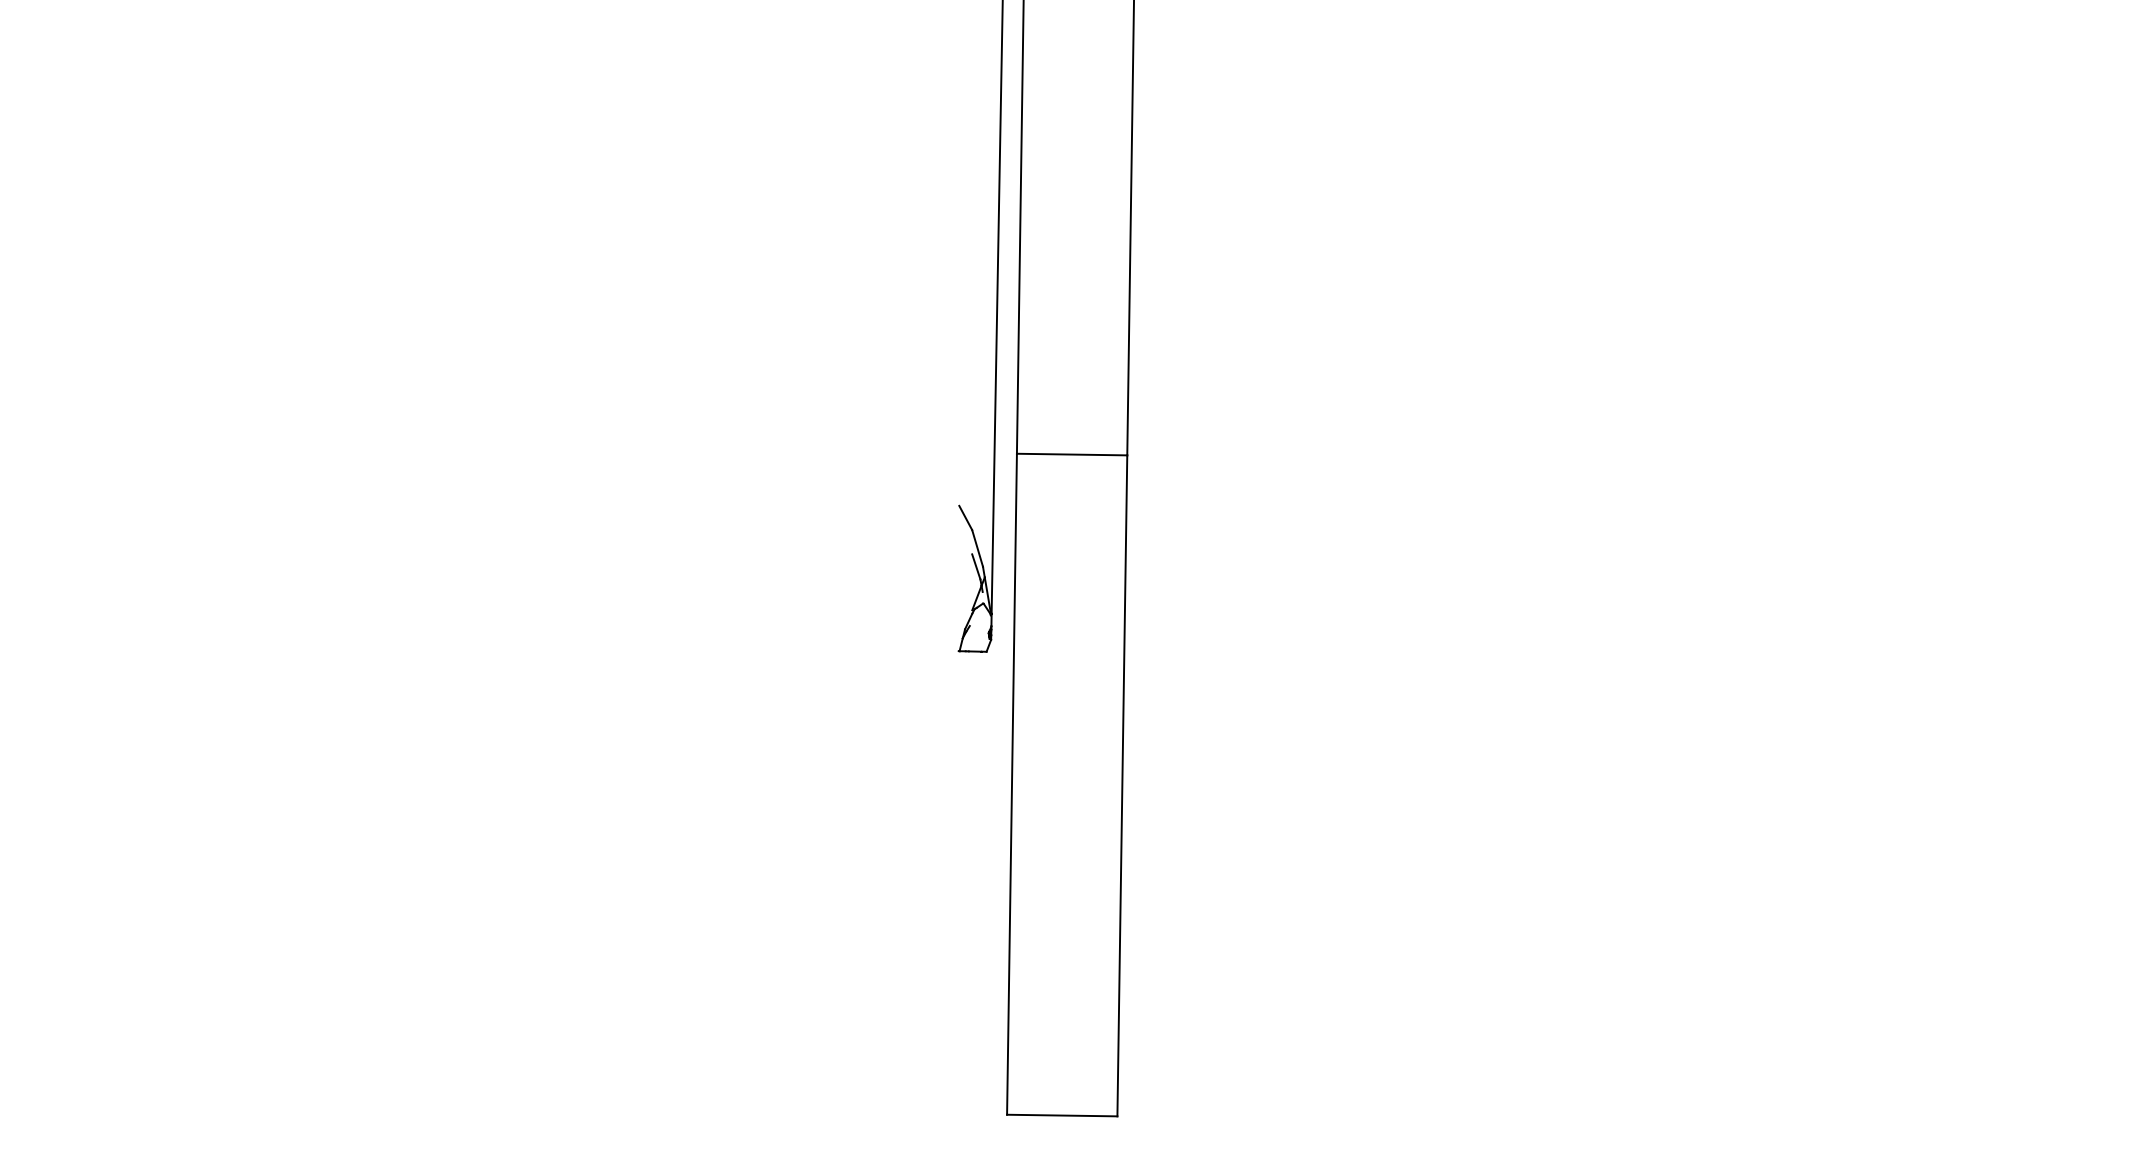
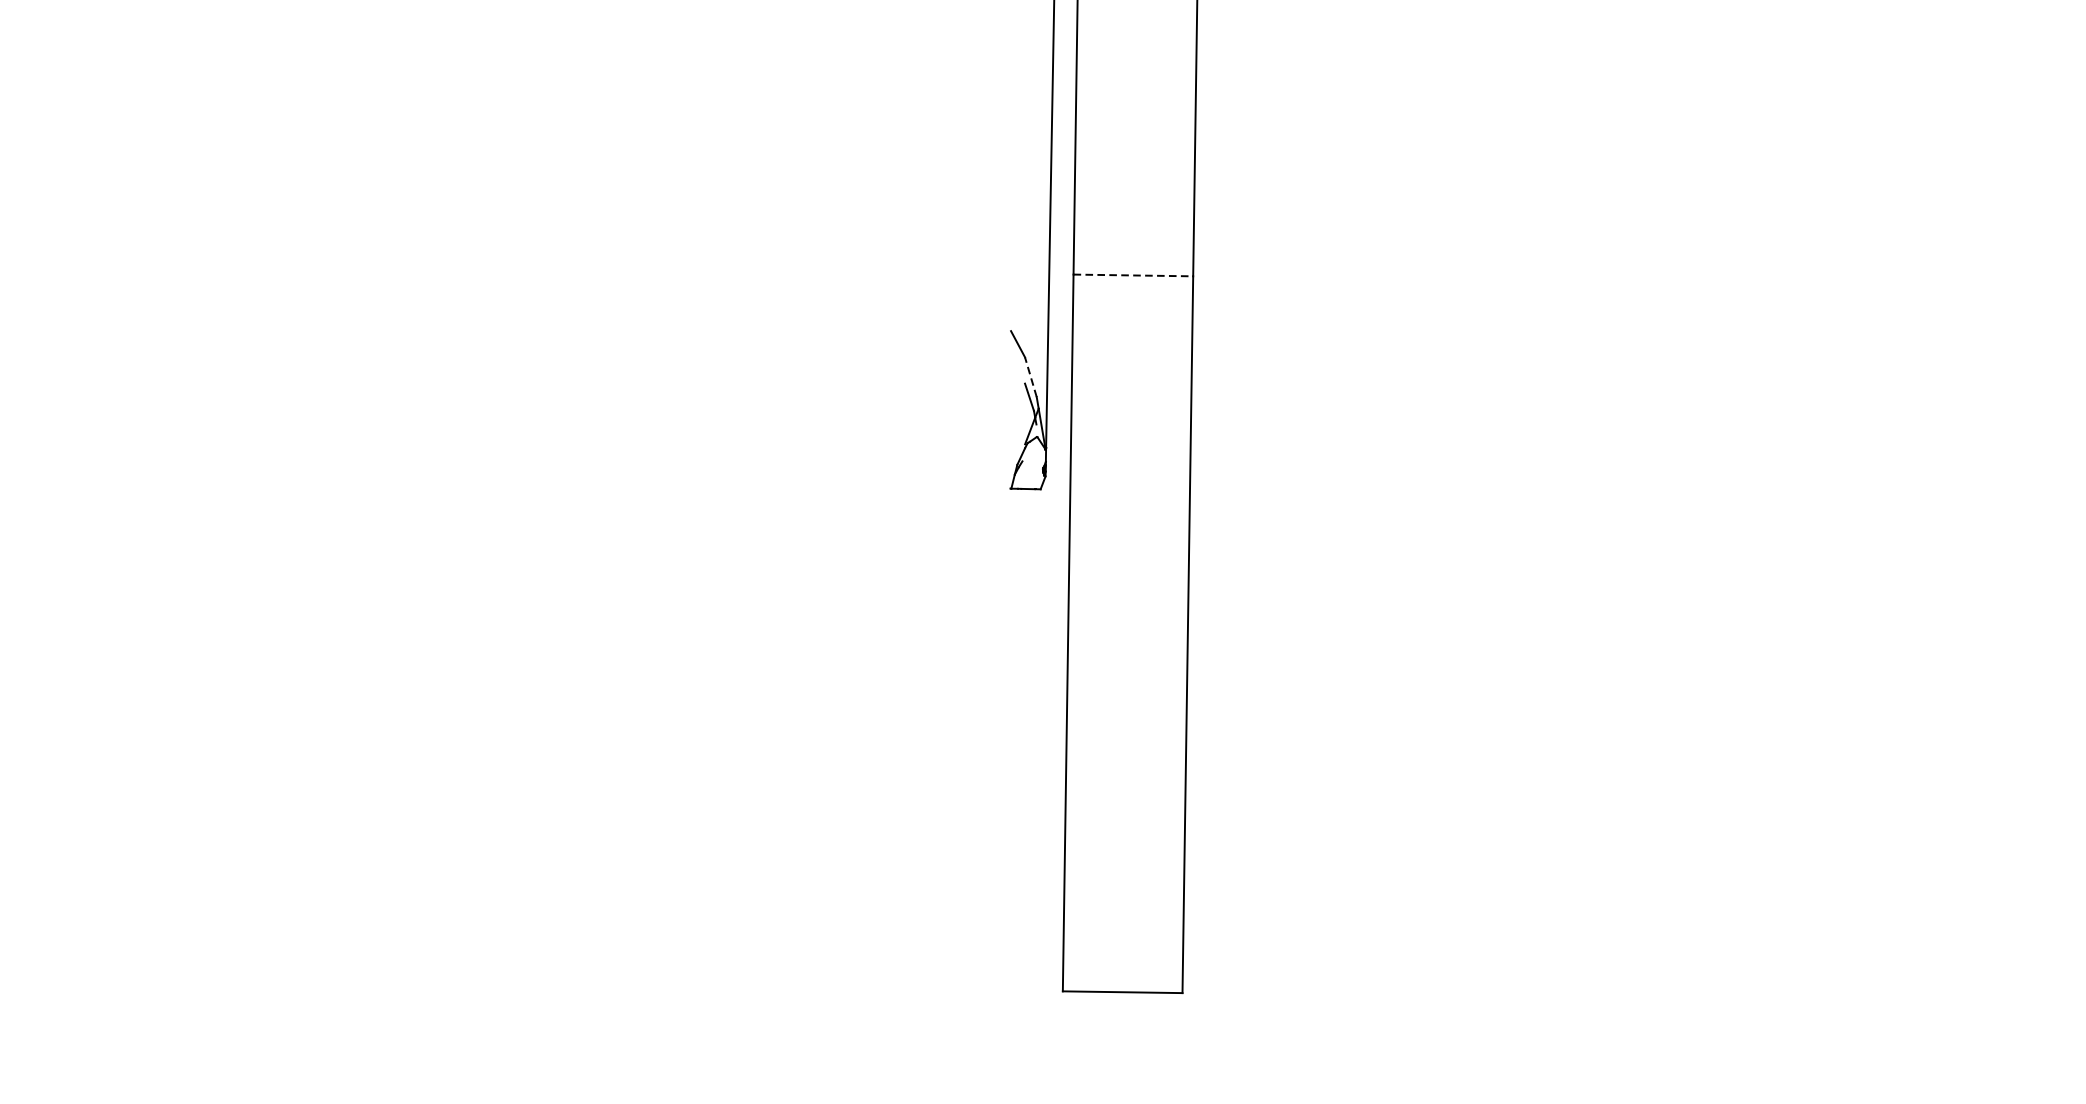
line: (1072, 454) -> (1133, 275), solid -> dashed
line: (977, 547) -> (1030, 376), solid -> dashed

